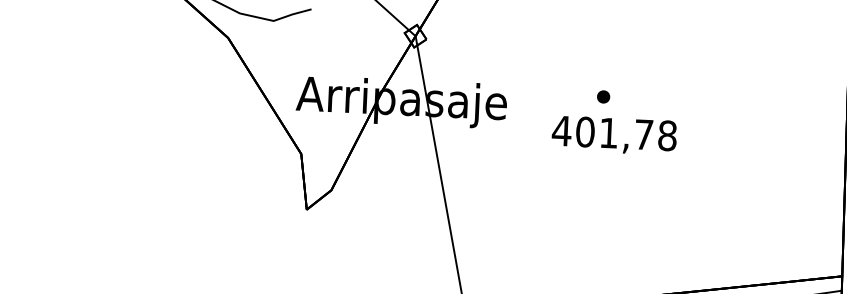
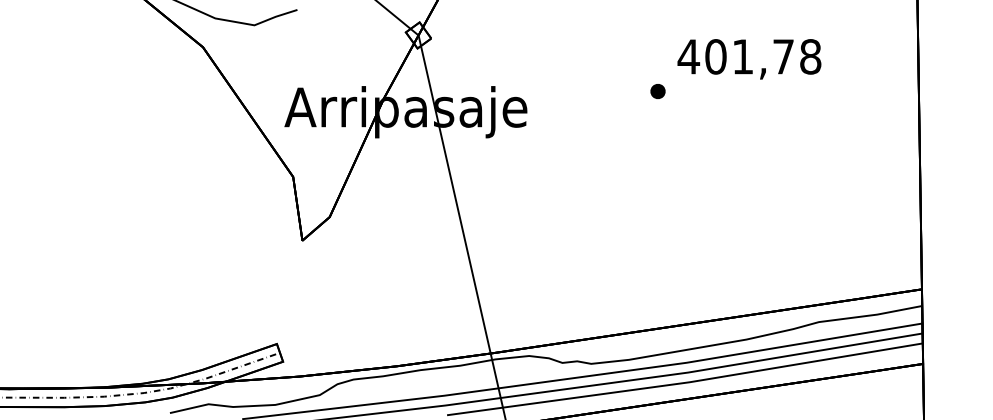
part: (603, 96) -> (657, 91), moved
text: (614, 135) -> (749, 59), moved

